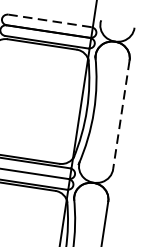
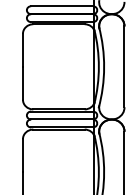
line: (50, 21) -> (62, 6), dashed -> solid
line: (121, 115) -> (124, 67), dashed -> solid

